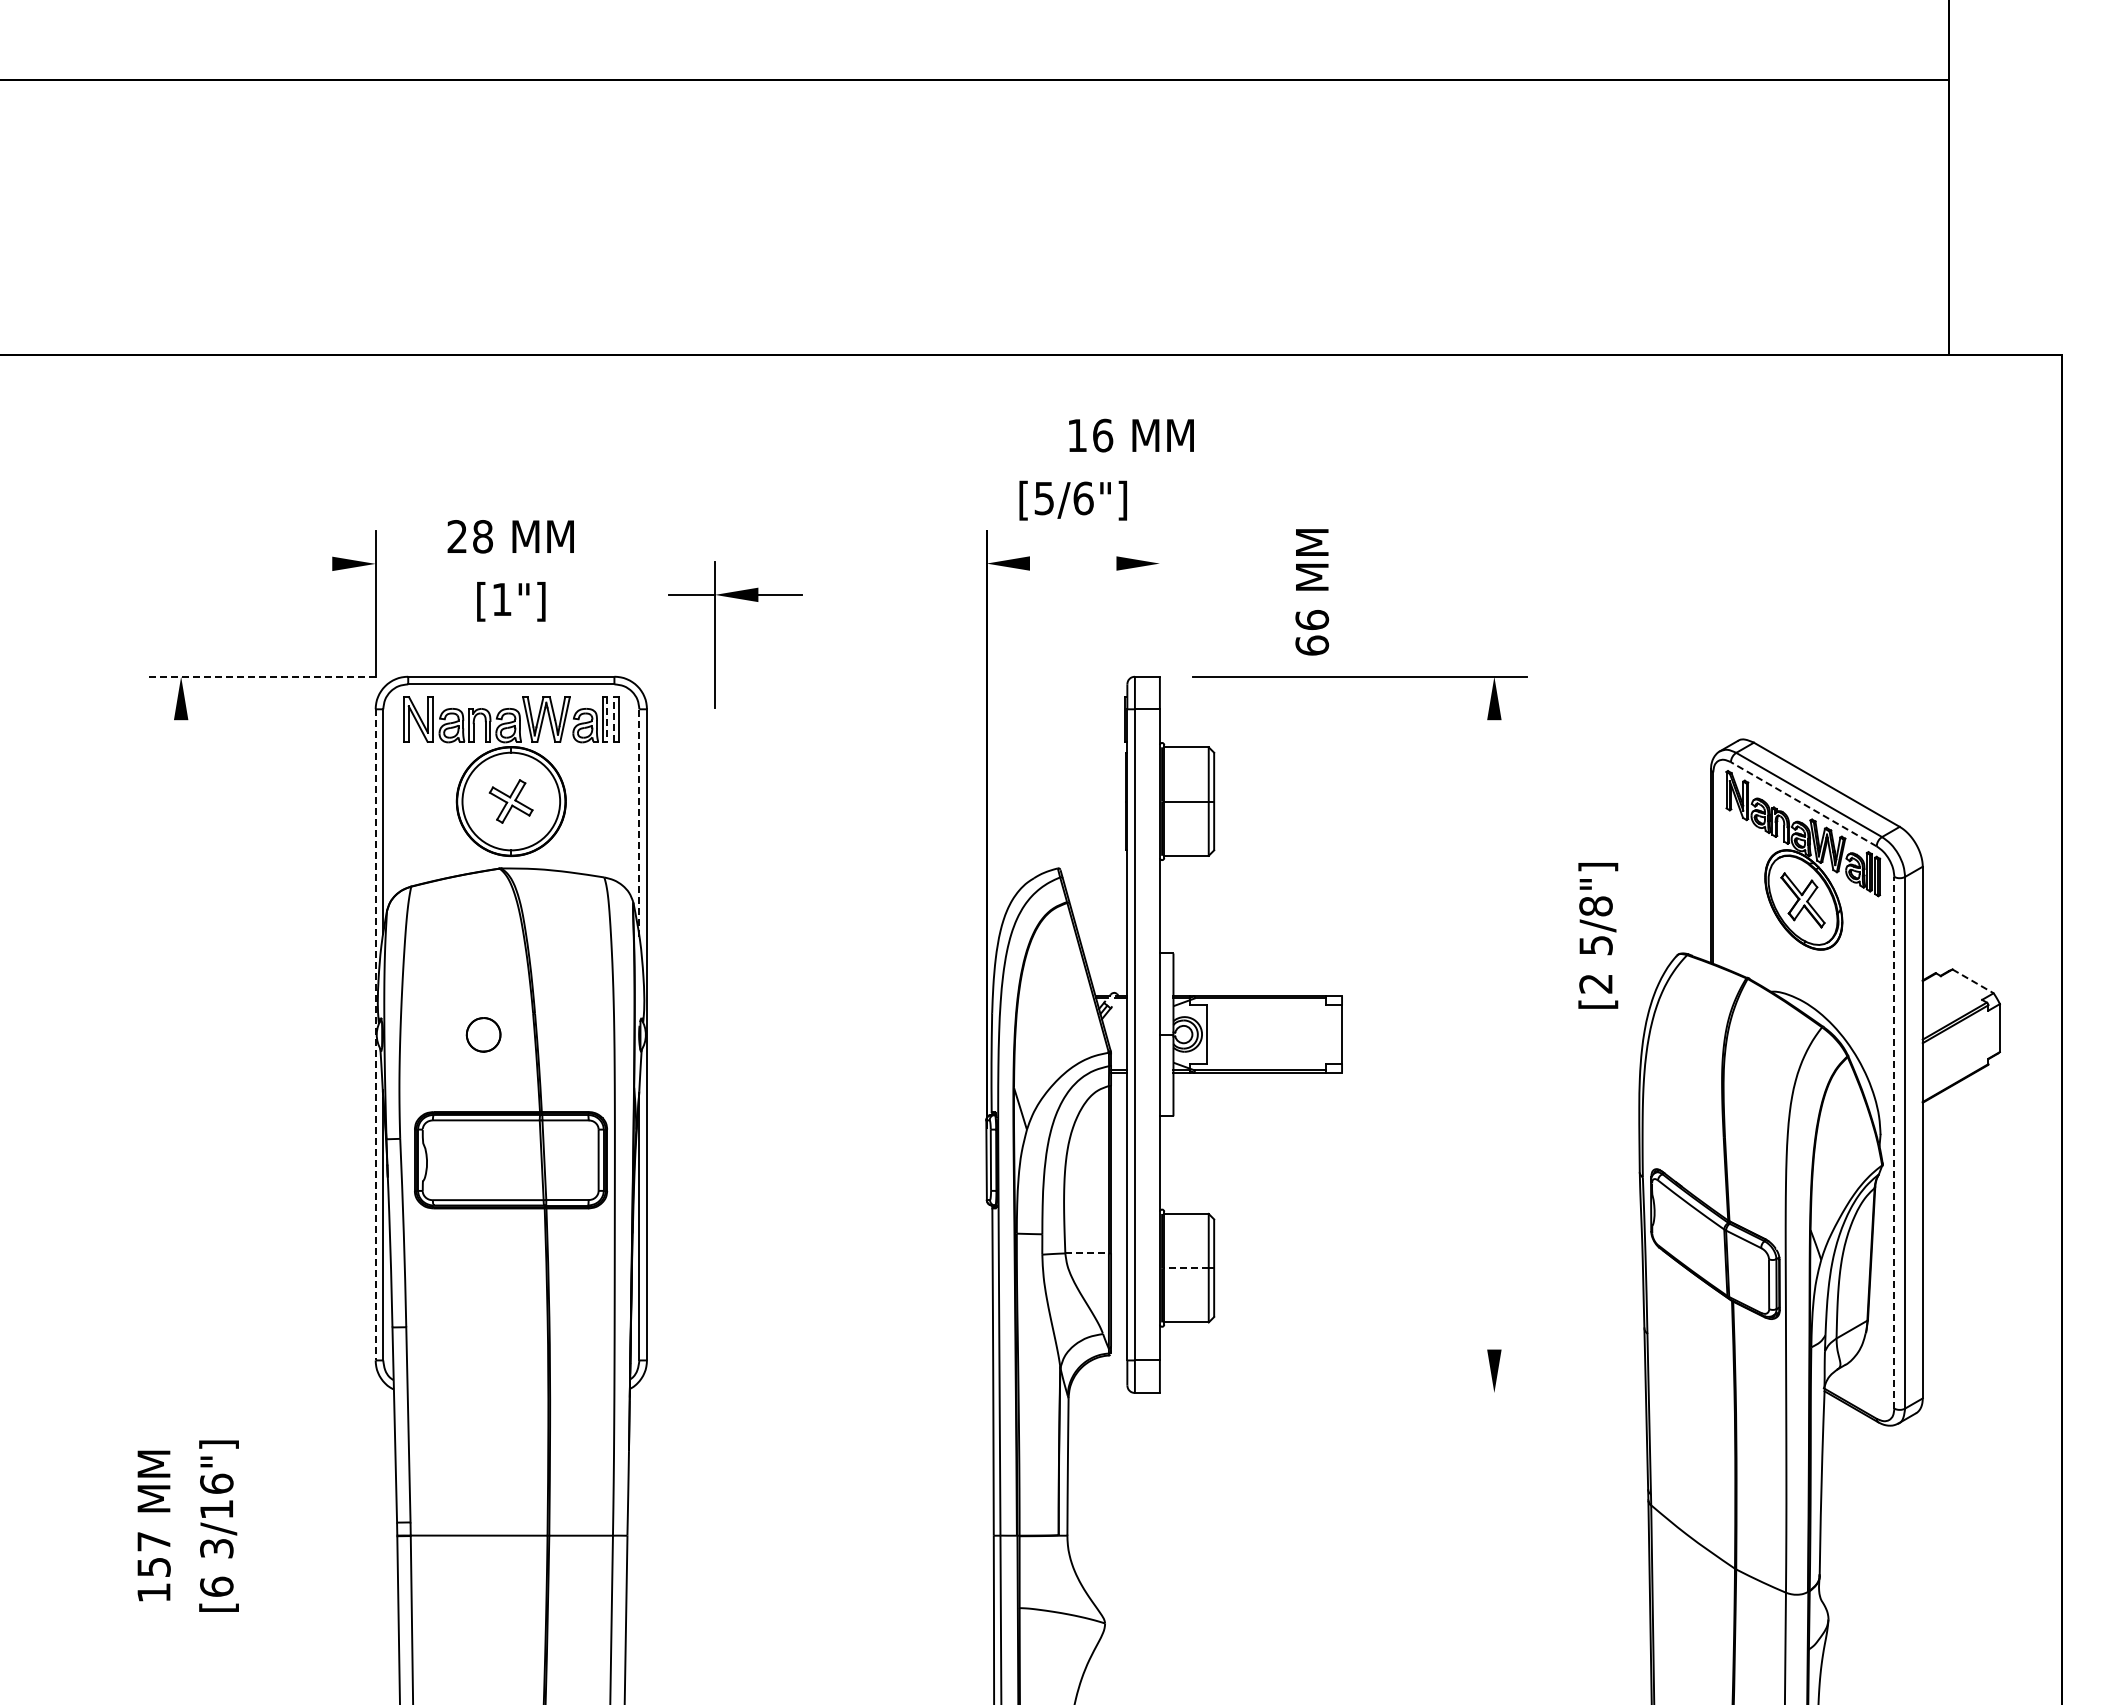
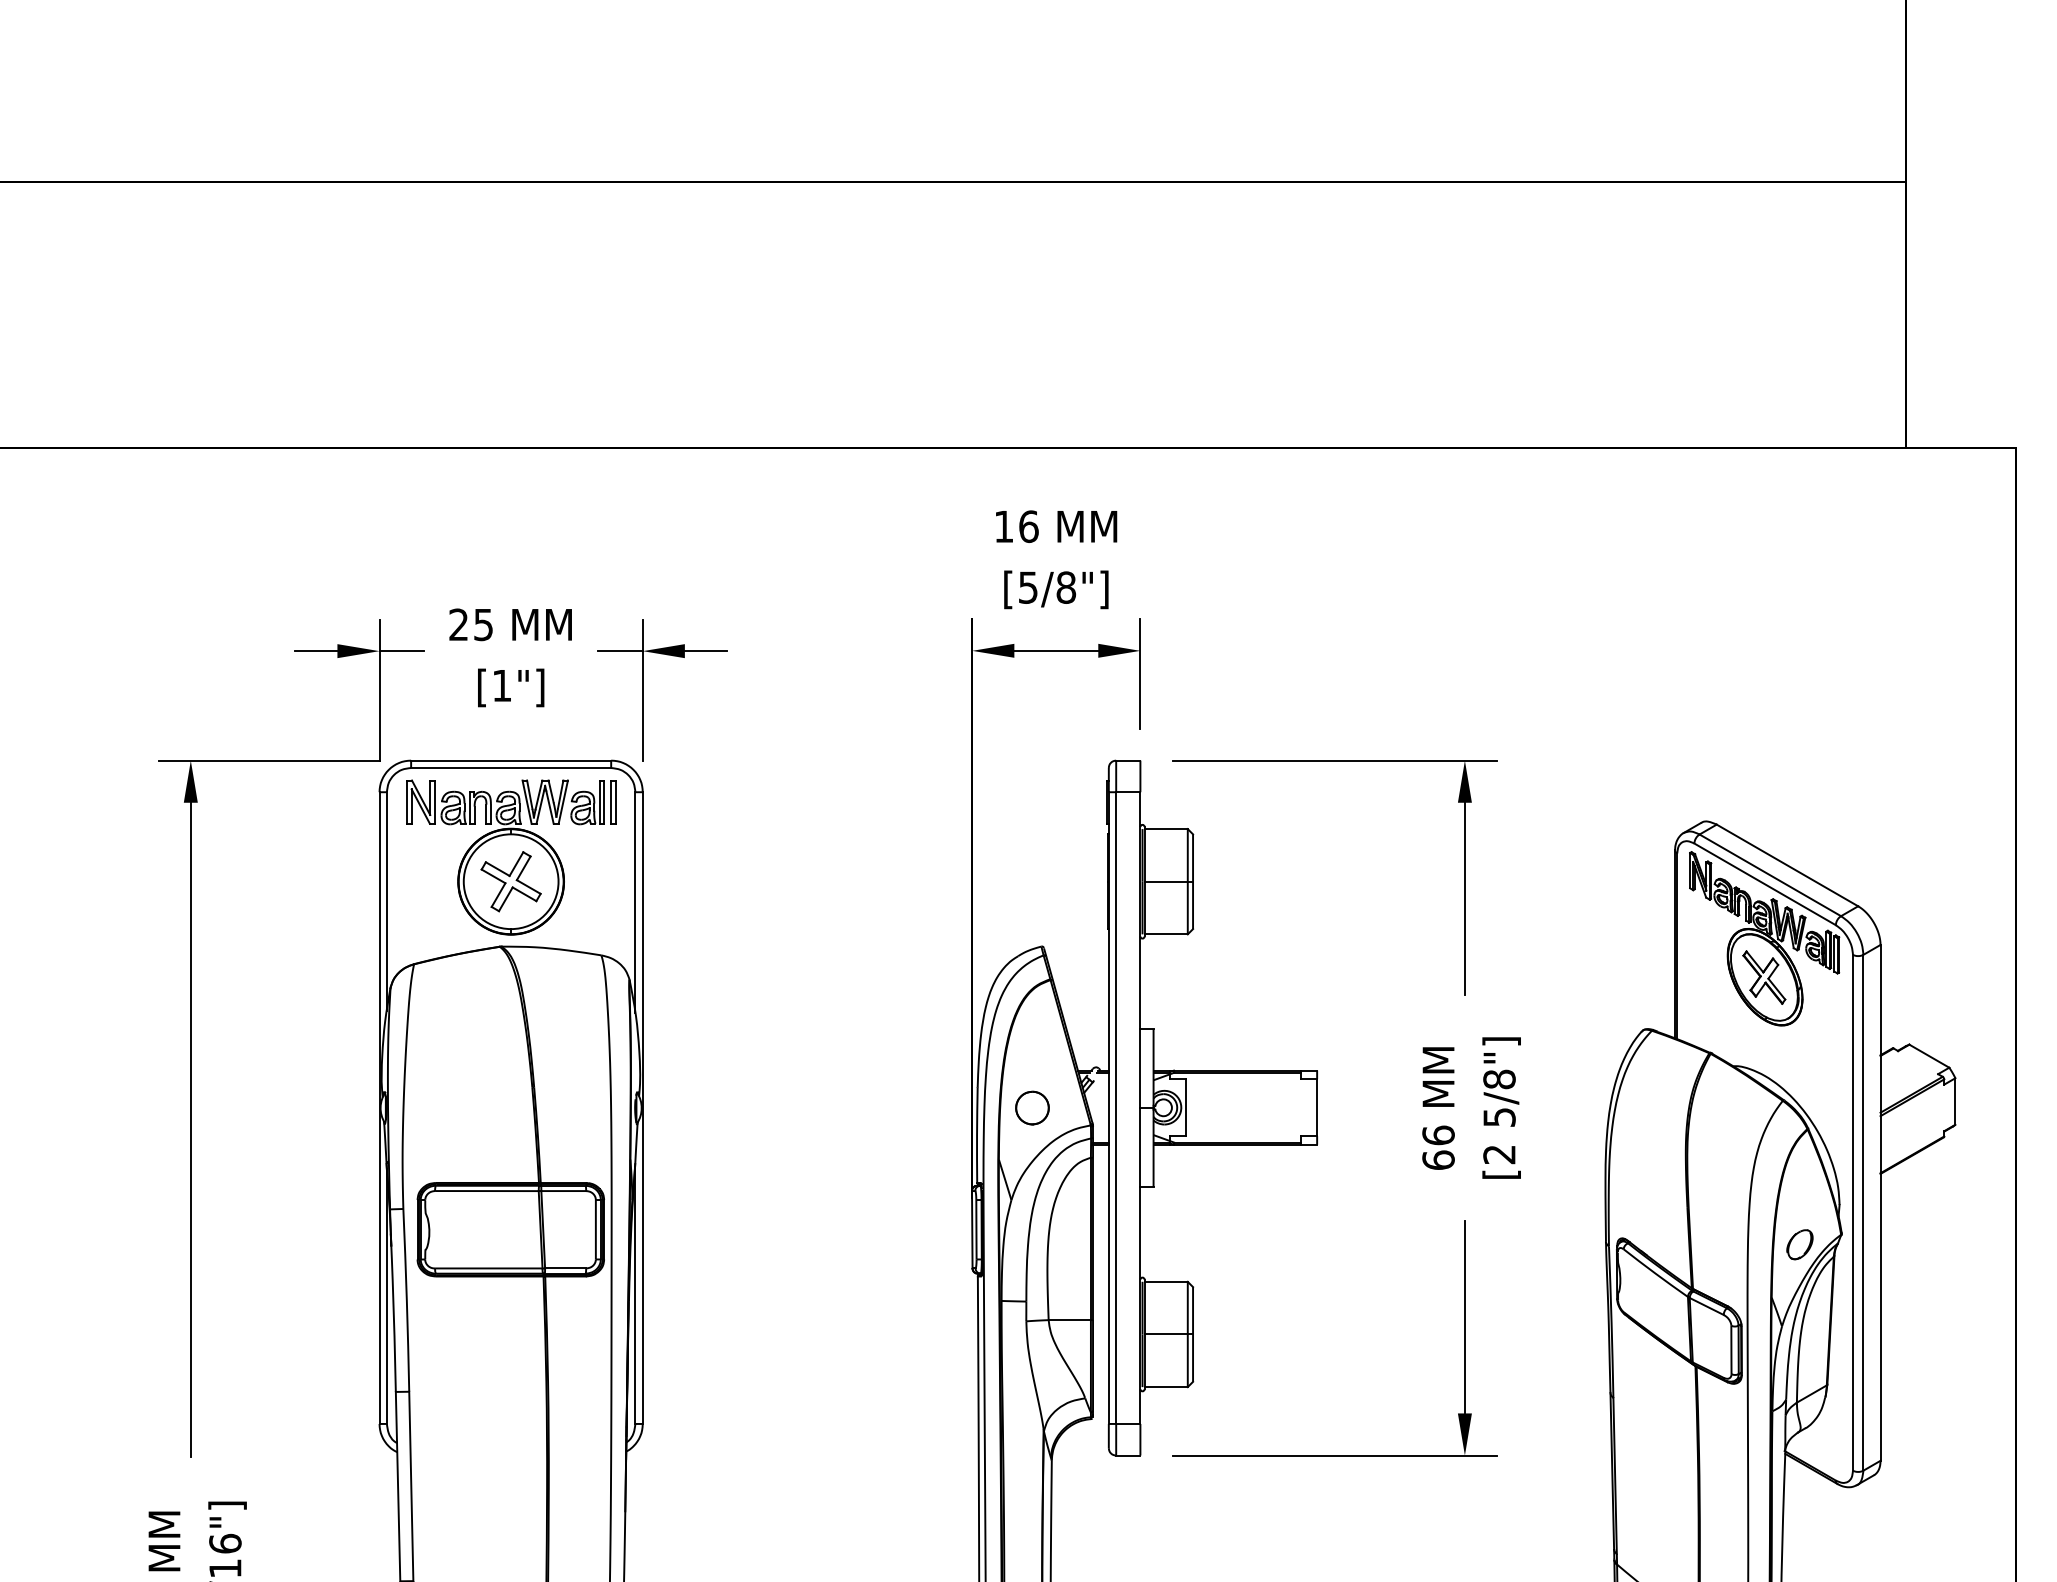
text: (1131, 435) -> (1056, 526), moved
text: (1083, 498) -> (1066, 587), [5/6"] -> [5/8"]
text: (482, 536) -> (483, 624), 28 -> 25
line: (310, 563) -> (316, 650), added
line: (398, 563) -> (401, 650), added
line: (1072, 563) -> (1055, 650), added
line: (1159, 587) -> (1140, 674), added
text: (1312, 592) -> (1438, 1108), moved
part: (715, 634) -> (643, 689), moved
line: (262, 676) -> (269, 760), dashed -> solid
line: (614, 719) -> (611, 802), dashed -> solid
line: (607, 720) -> (604, 803), dashed -> solid
part: (510, 801) -> (510, 881), size x1.43
line: (1803, 804) -> (1764, 884), dashed -> solid
line: (1494, 819) -> (1465, 899), added
line: (639, 822) -> (635, 902), dashed -> solid
text: (1598, 935) -> (1501, 1107), moved
line: (1973, 981) -> (1929, 1056), dashed -> solid
line: (375, 1034) -> (379, 1107), dashed -> solid
part: (483, 1034) -> (1032, 1107), moved
line: (181, 1057) -> (191, 1130), added
line: (1894, 1142) -> (1853, 1212), dashed -> solid
part: (1839, 1175) -> (1799, 1244), added
line: (1494, 1250) -> (1465, 1317), added
line: (1087, 1253) -> (1070, 1320), dashed -> solid
line: (1186, 1268) -> (1166, 1334), dashed -> solid
line: (1359, 1393) -> (1334, 1456), added

